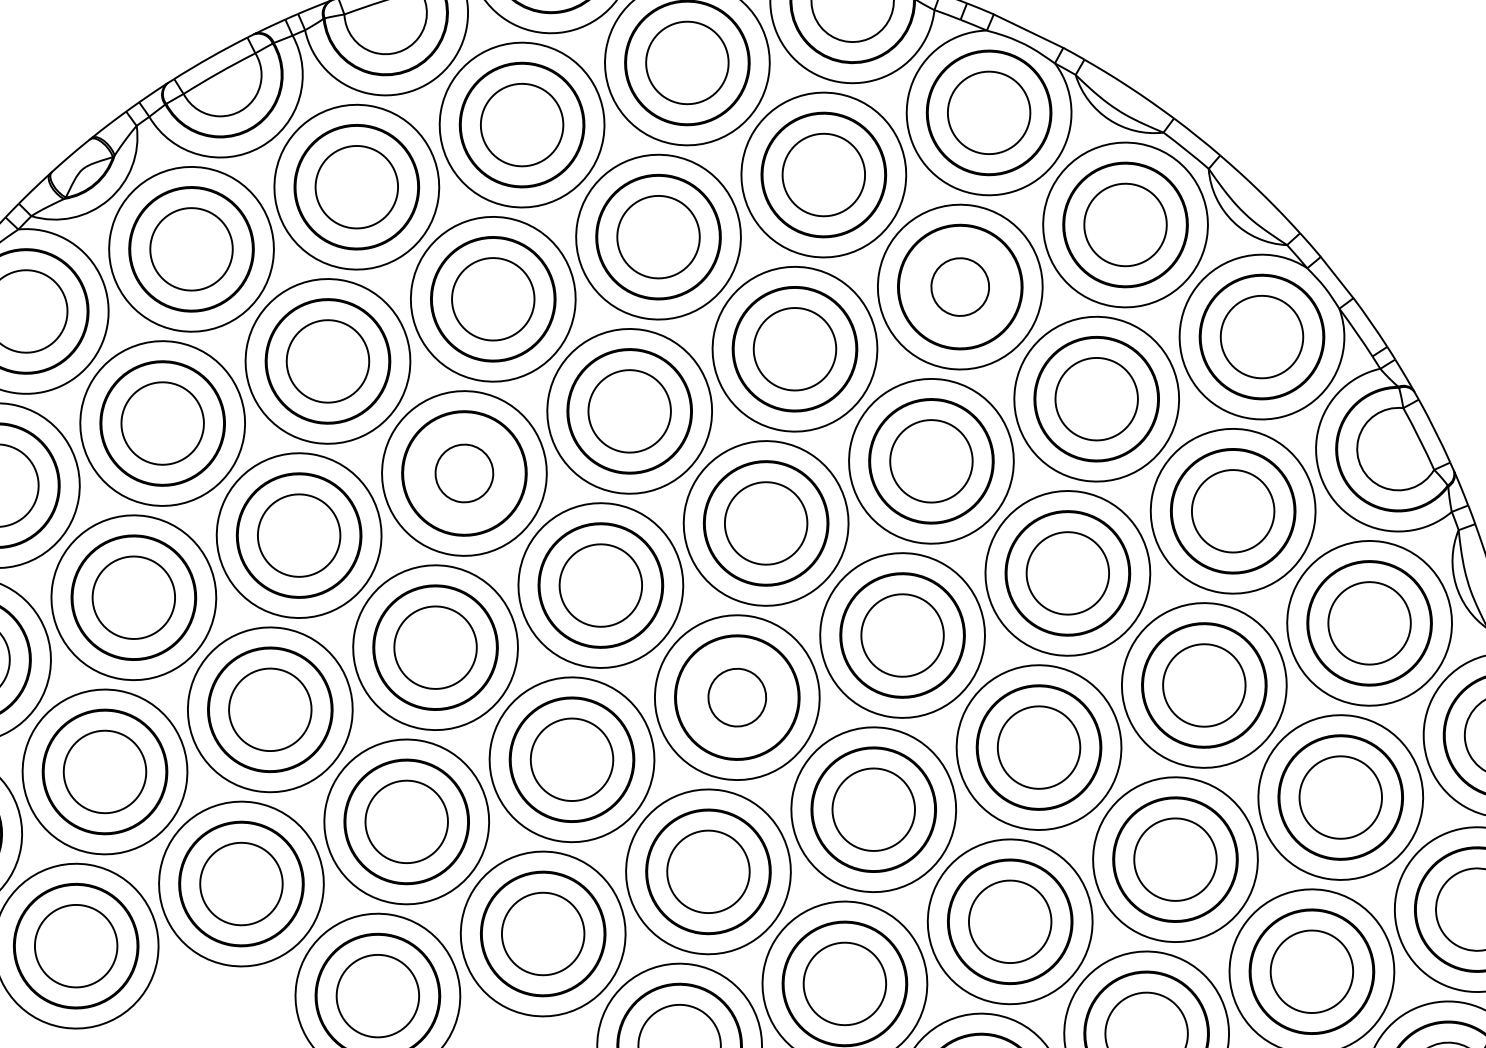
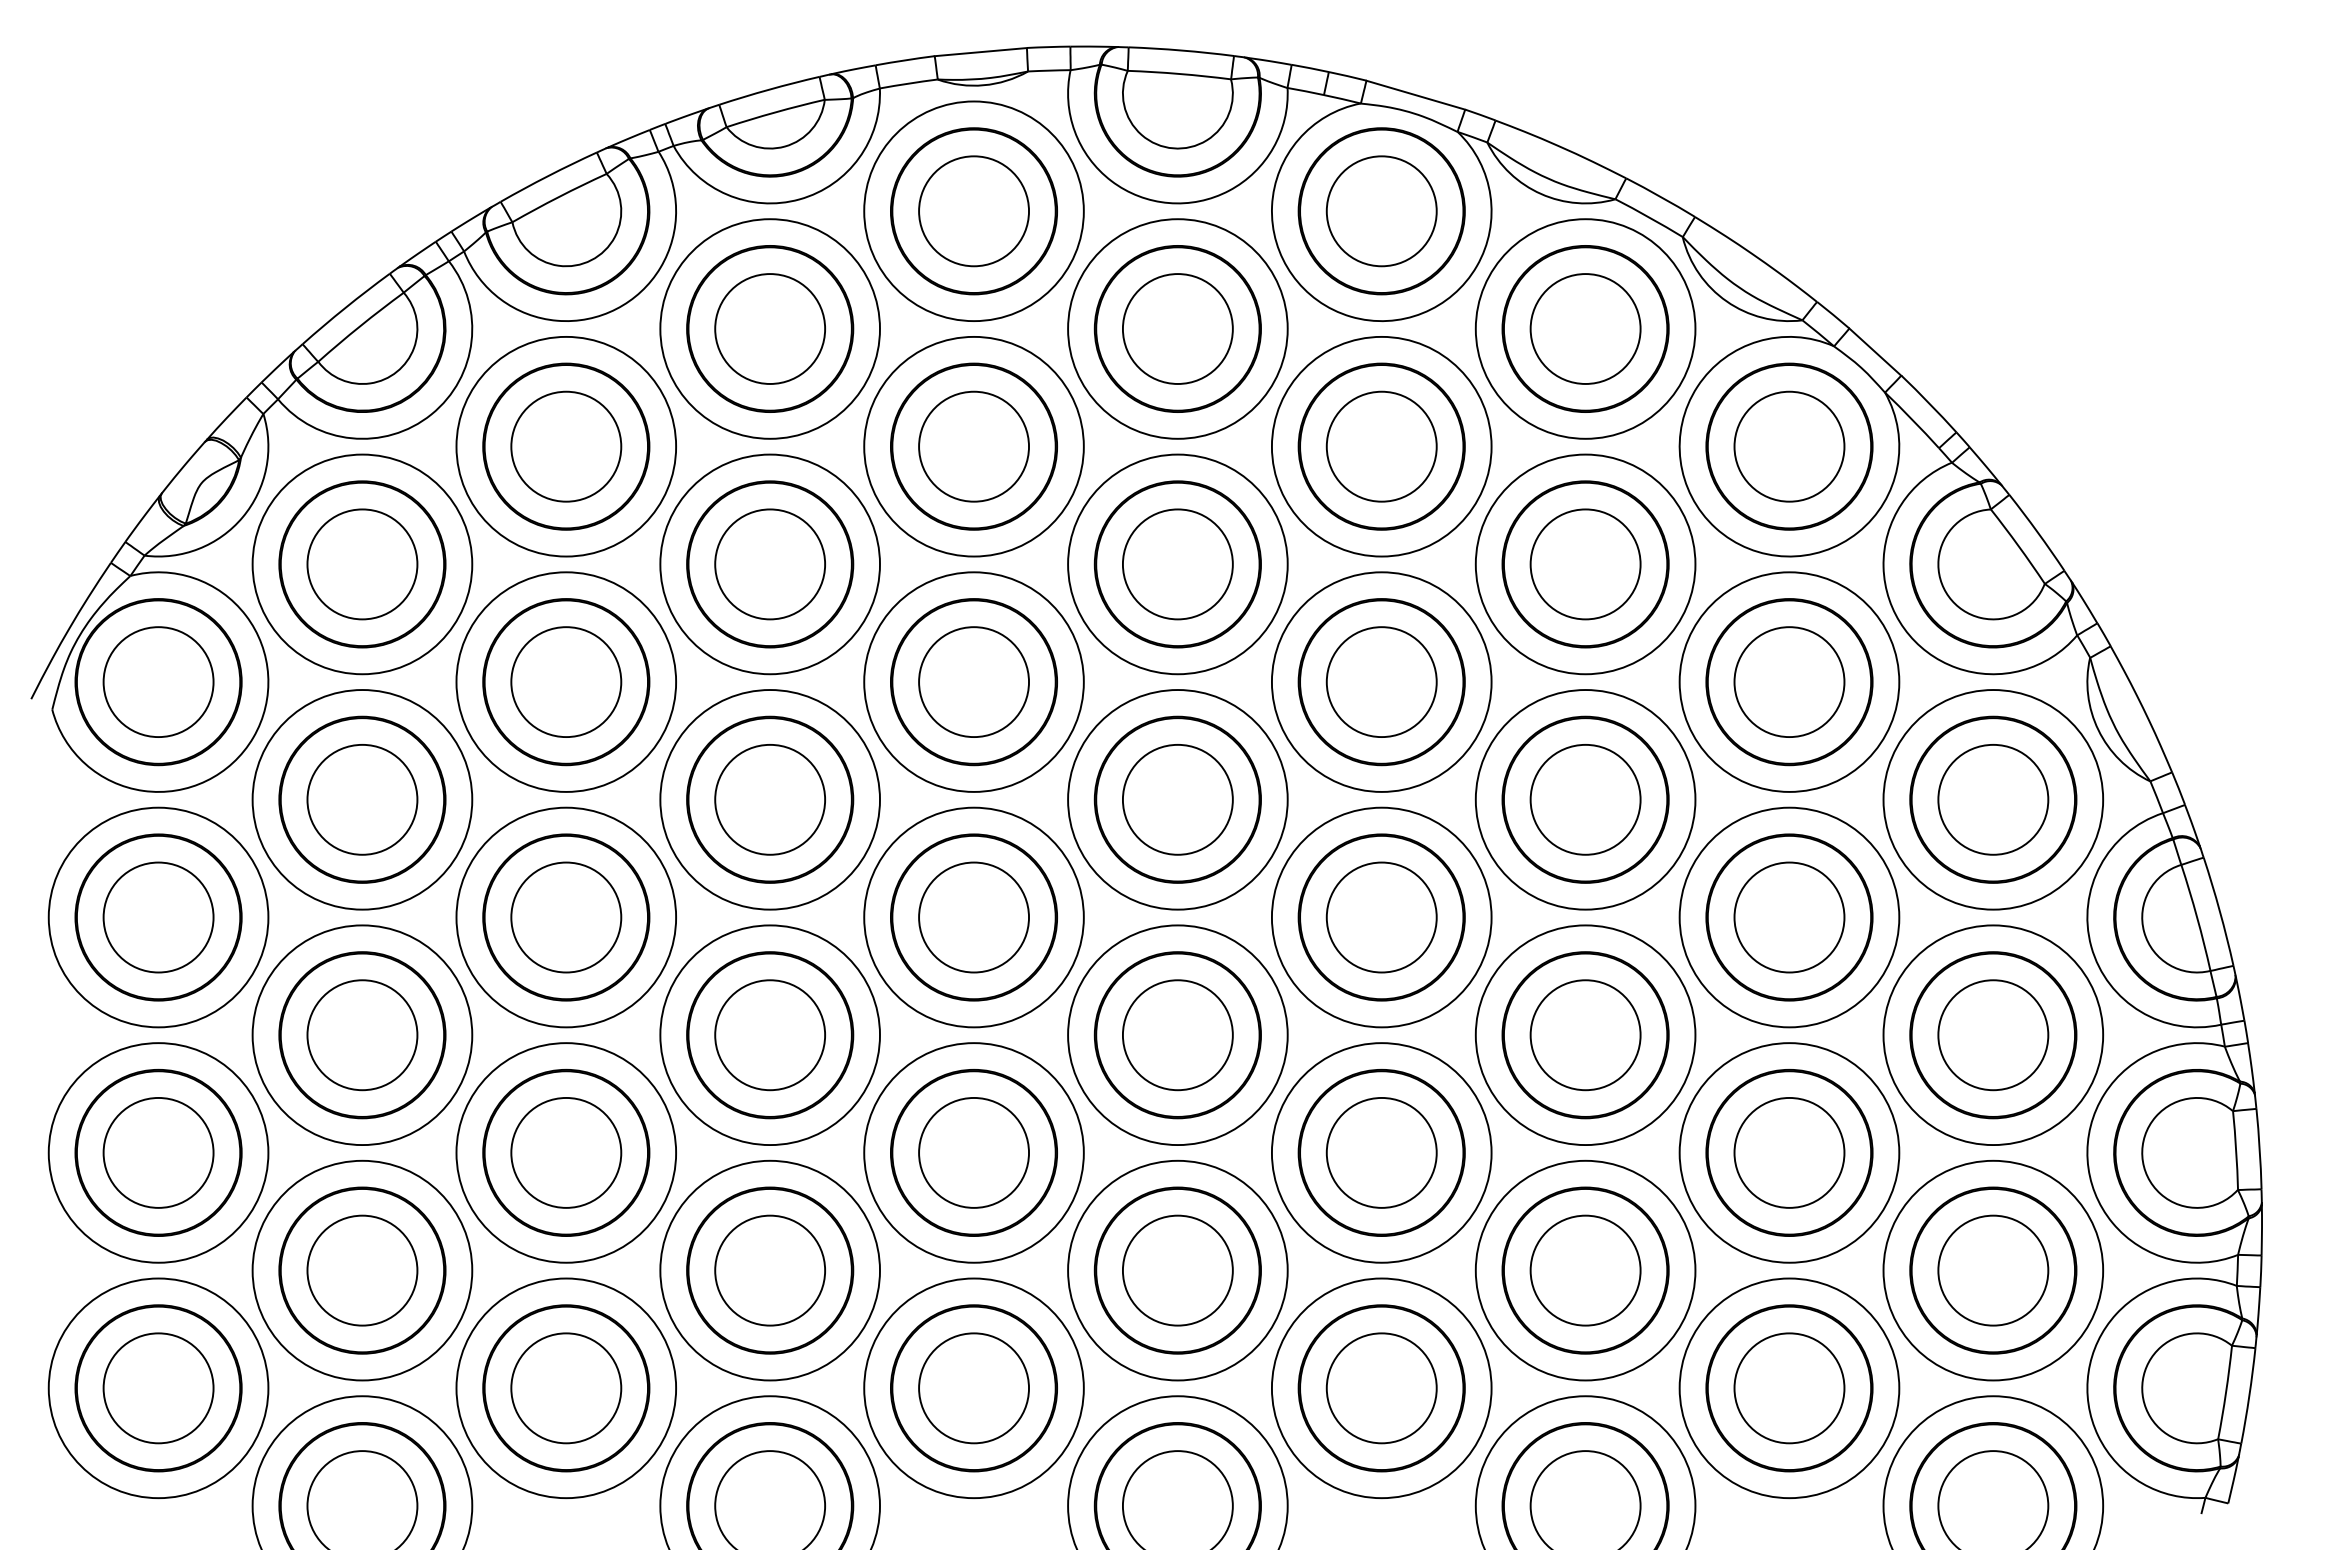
circle: (960, 286) -> (1381, 446), size x1.43
circle: (464, 473) -> (770, 799), size x1.43
circle: (736, 697) -> (1177, 1035), size x1.43

